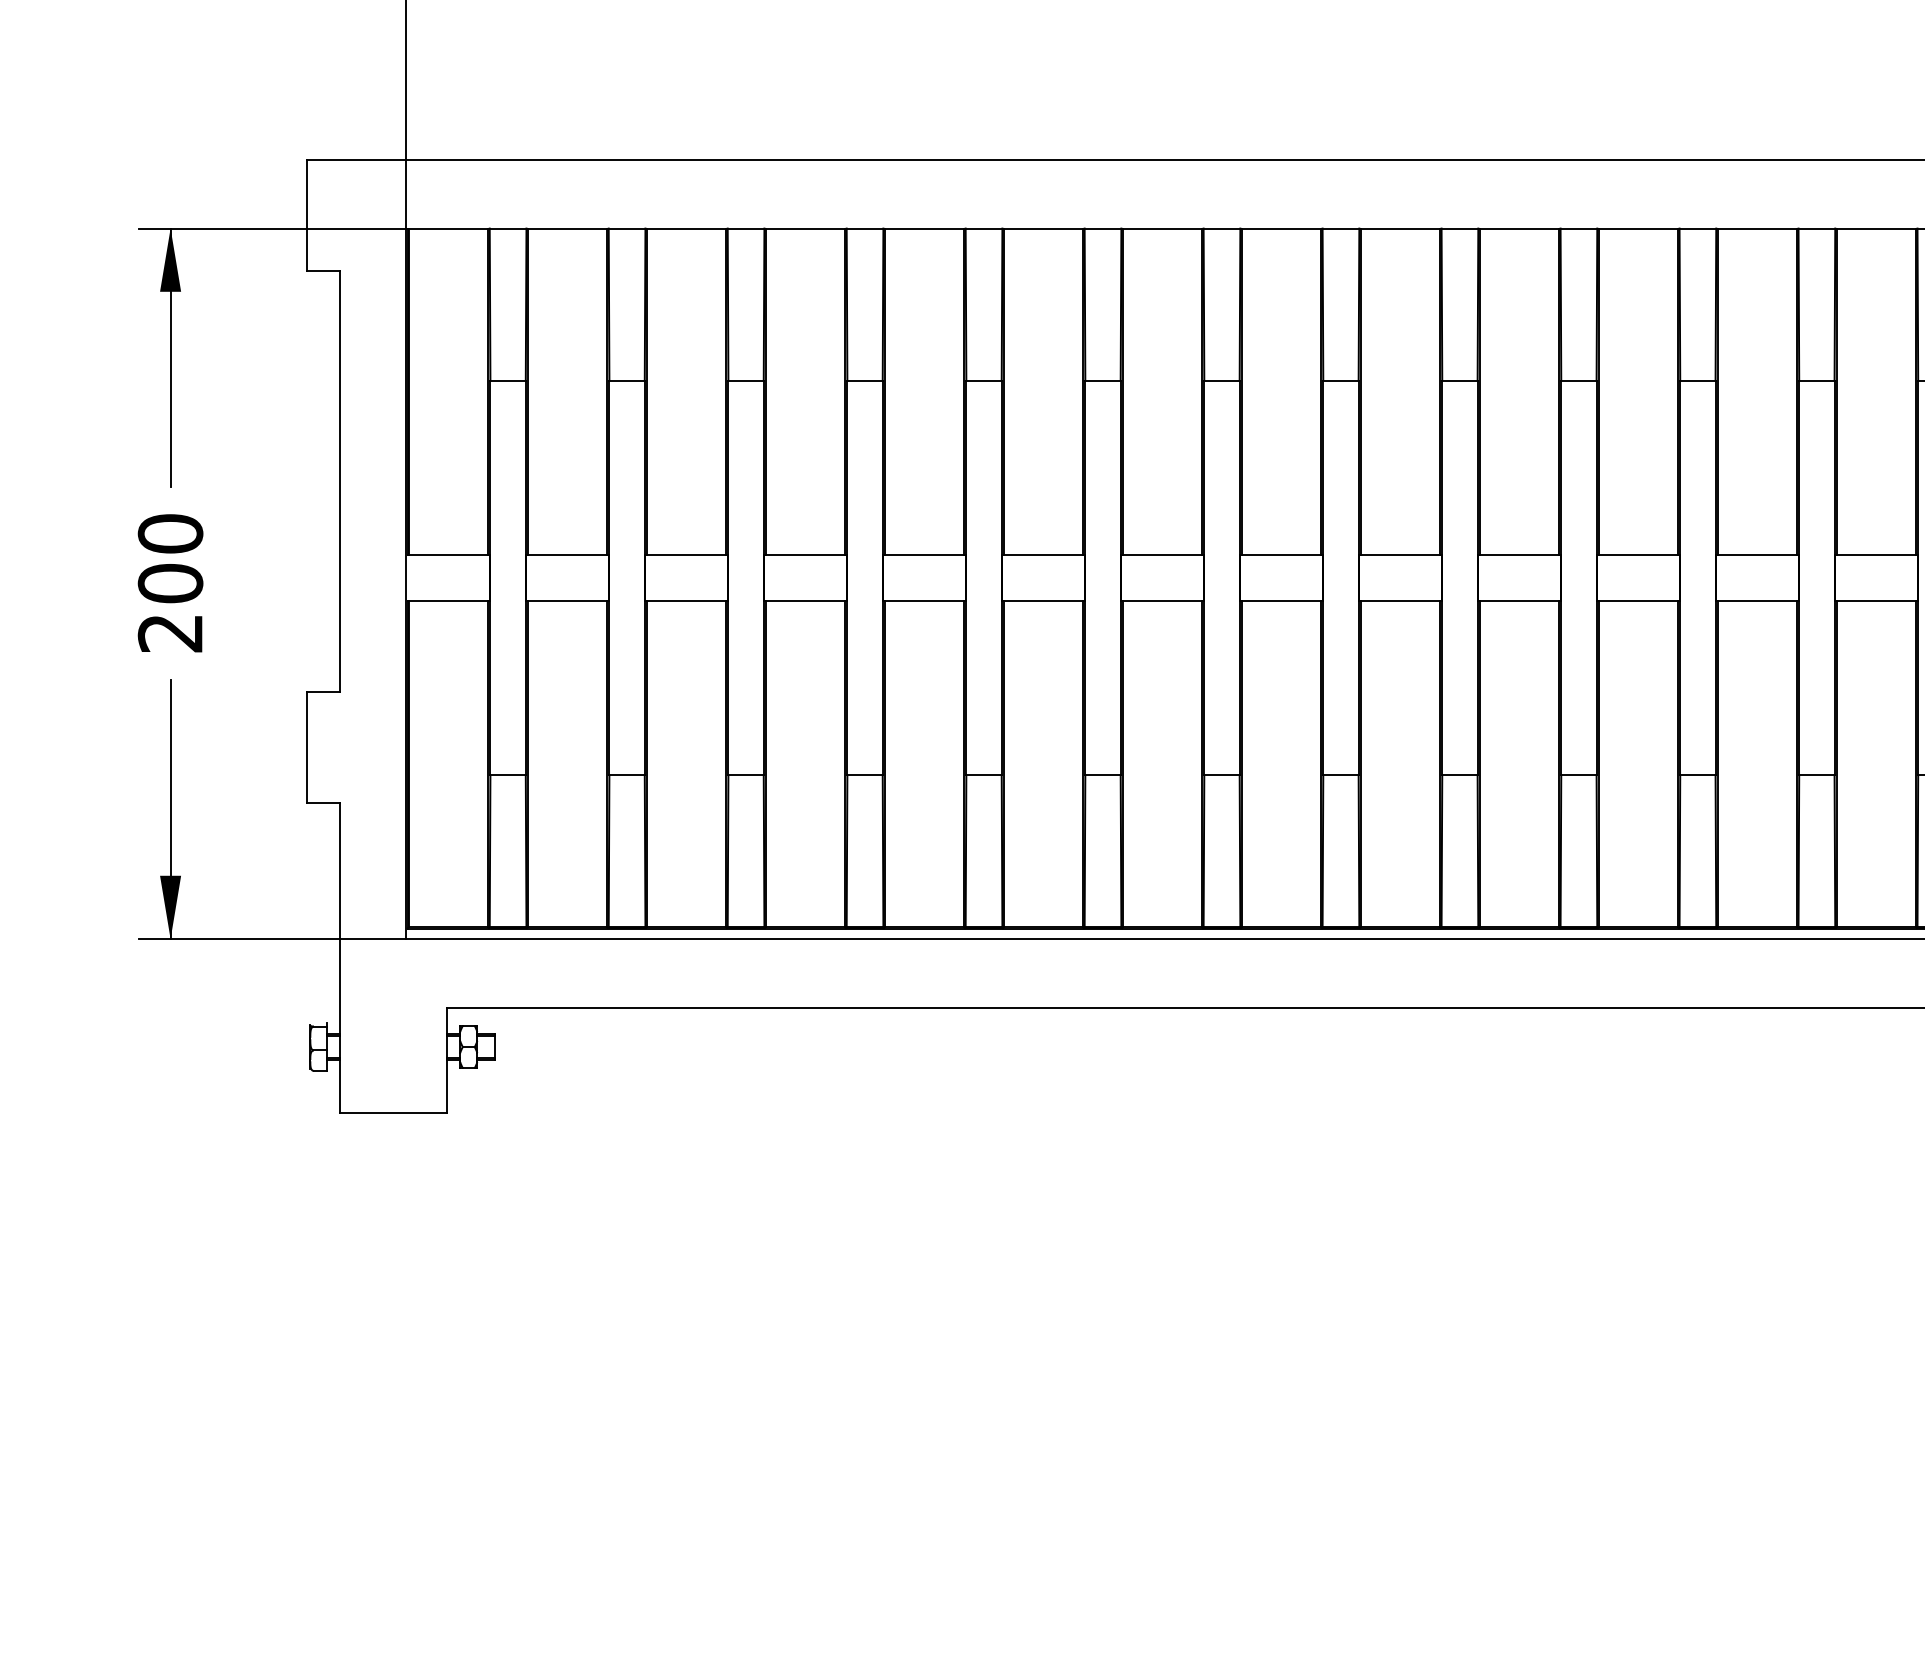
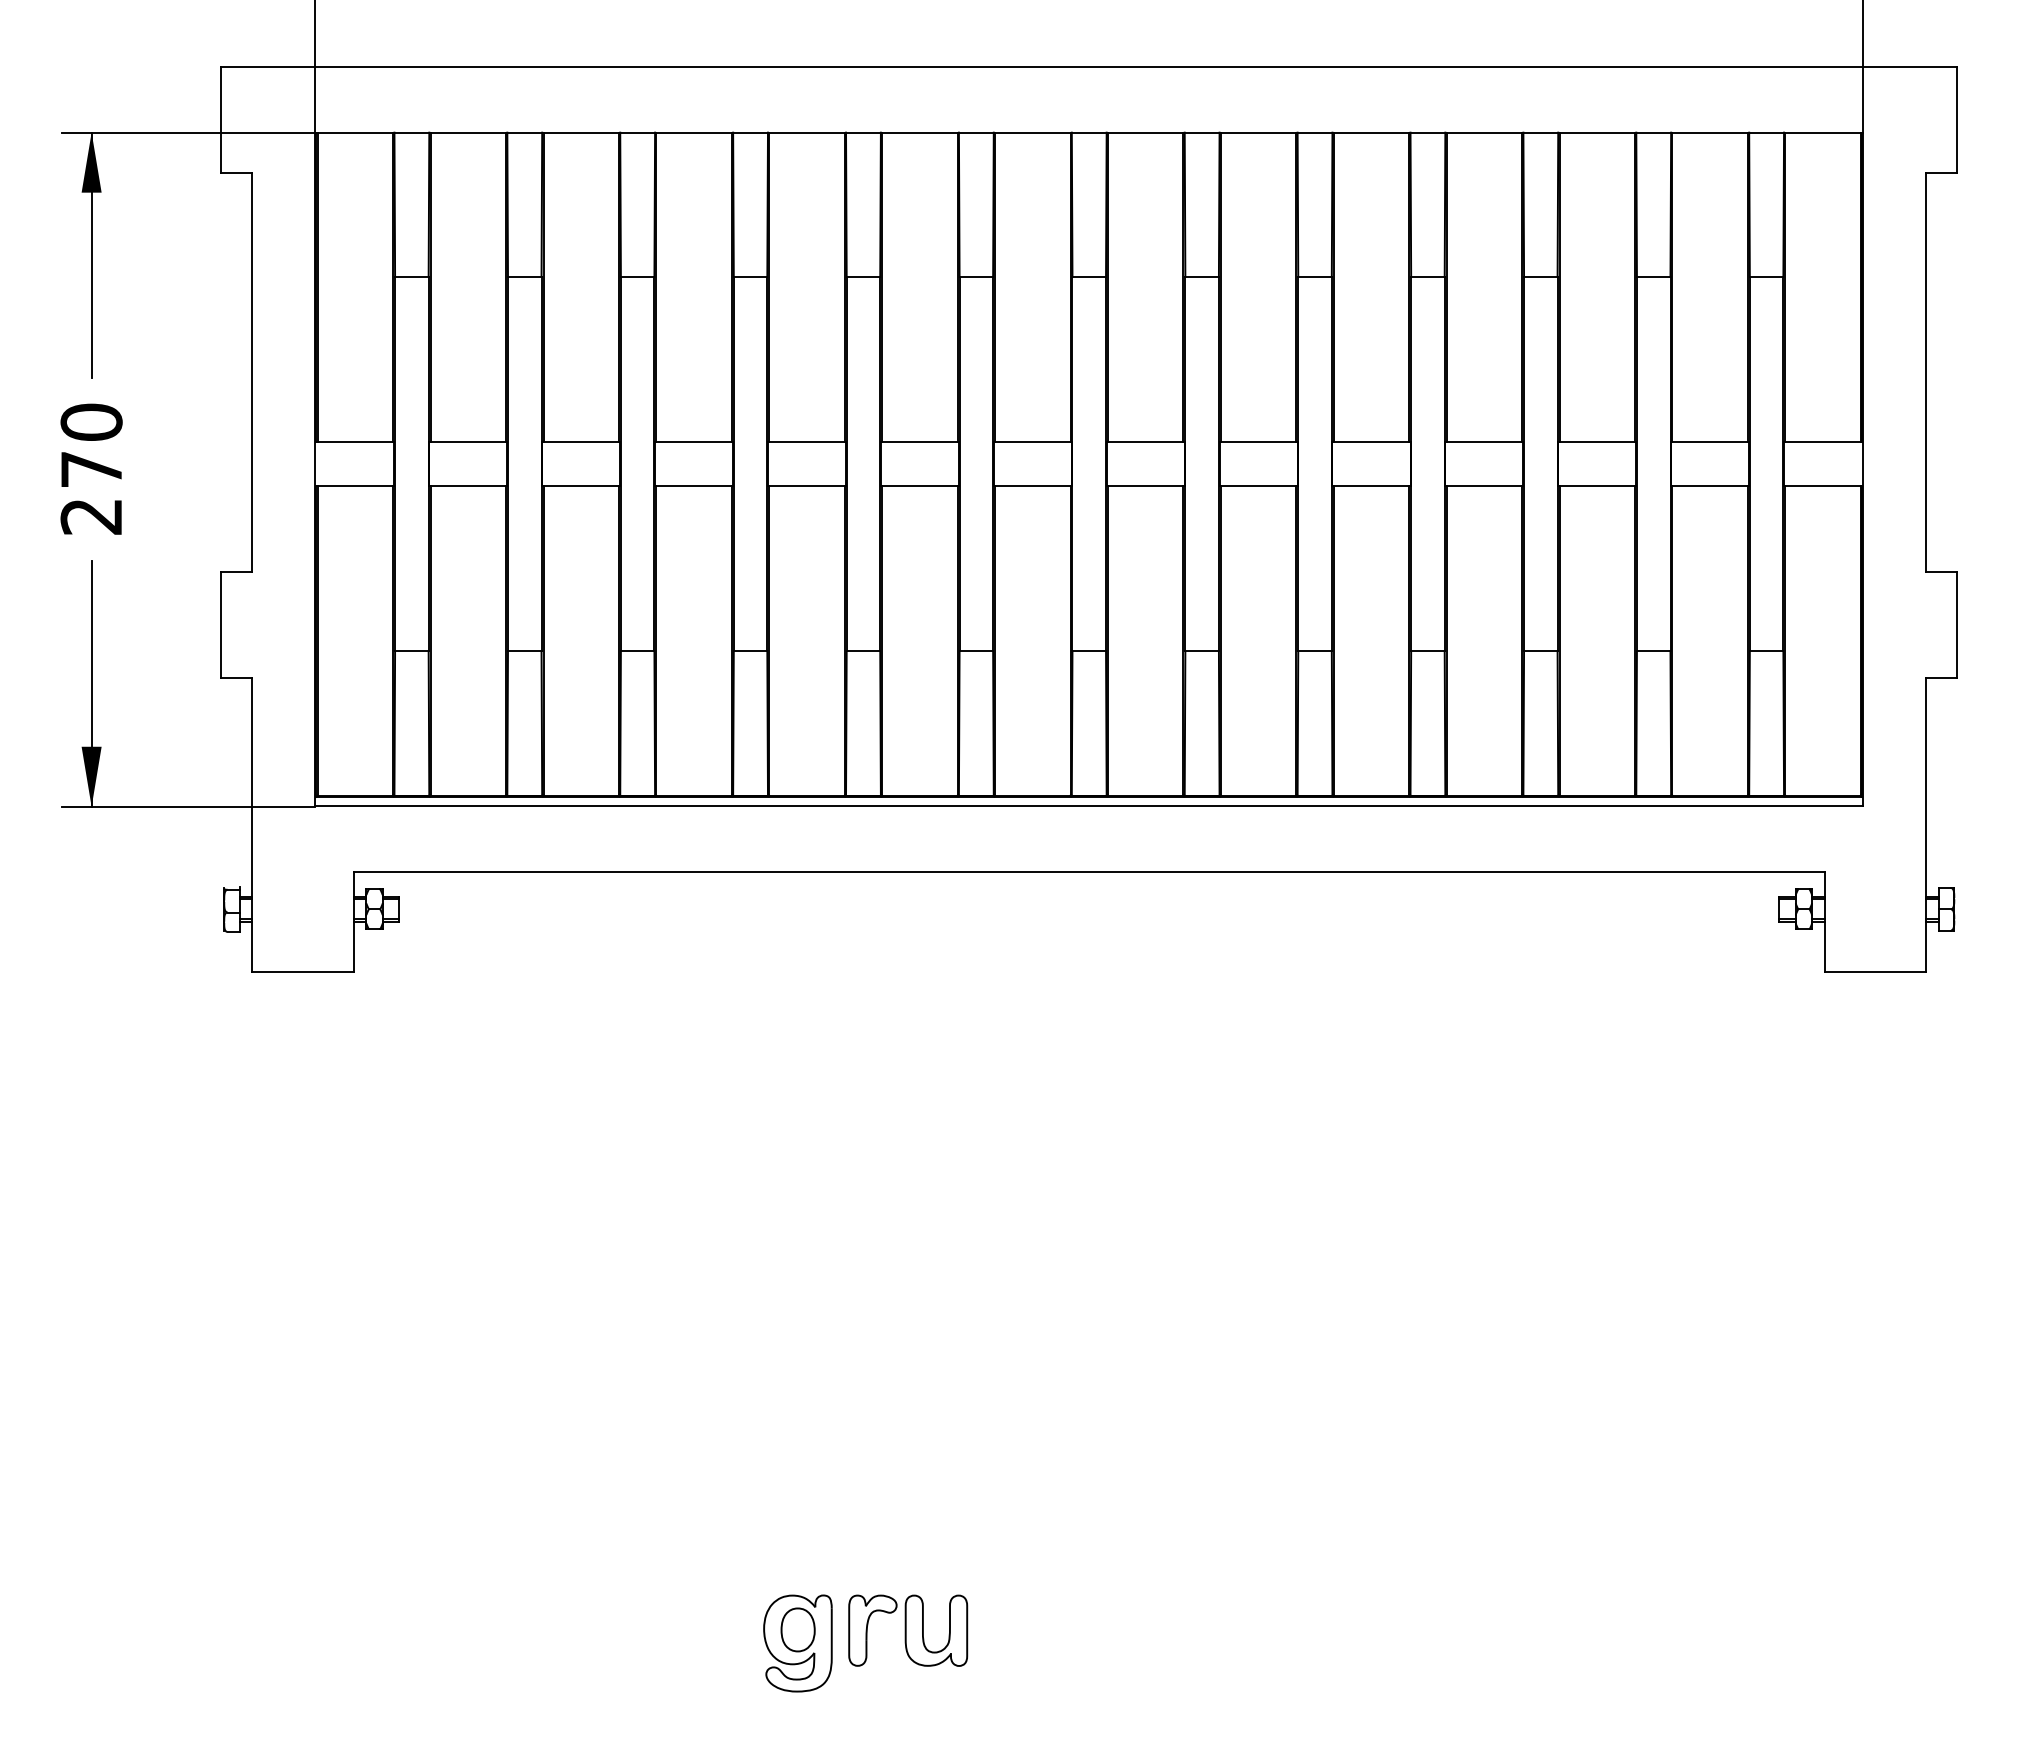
text: (170, 583) -> (91, 469), 200 -> 270

